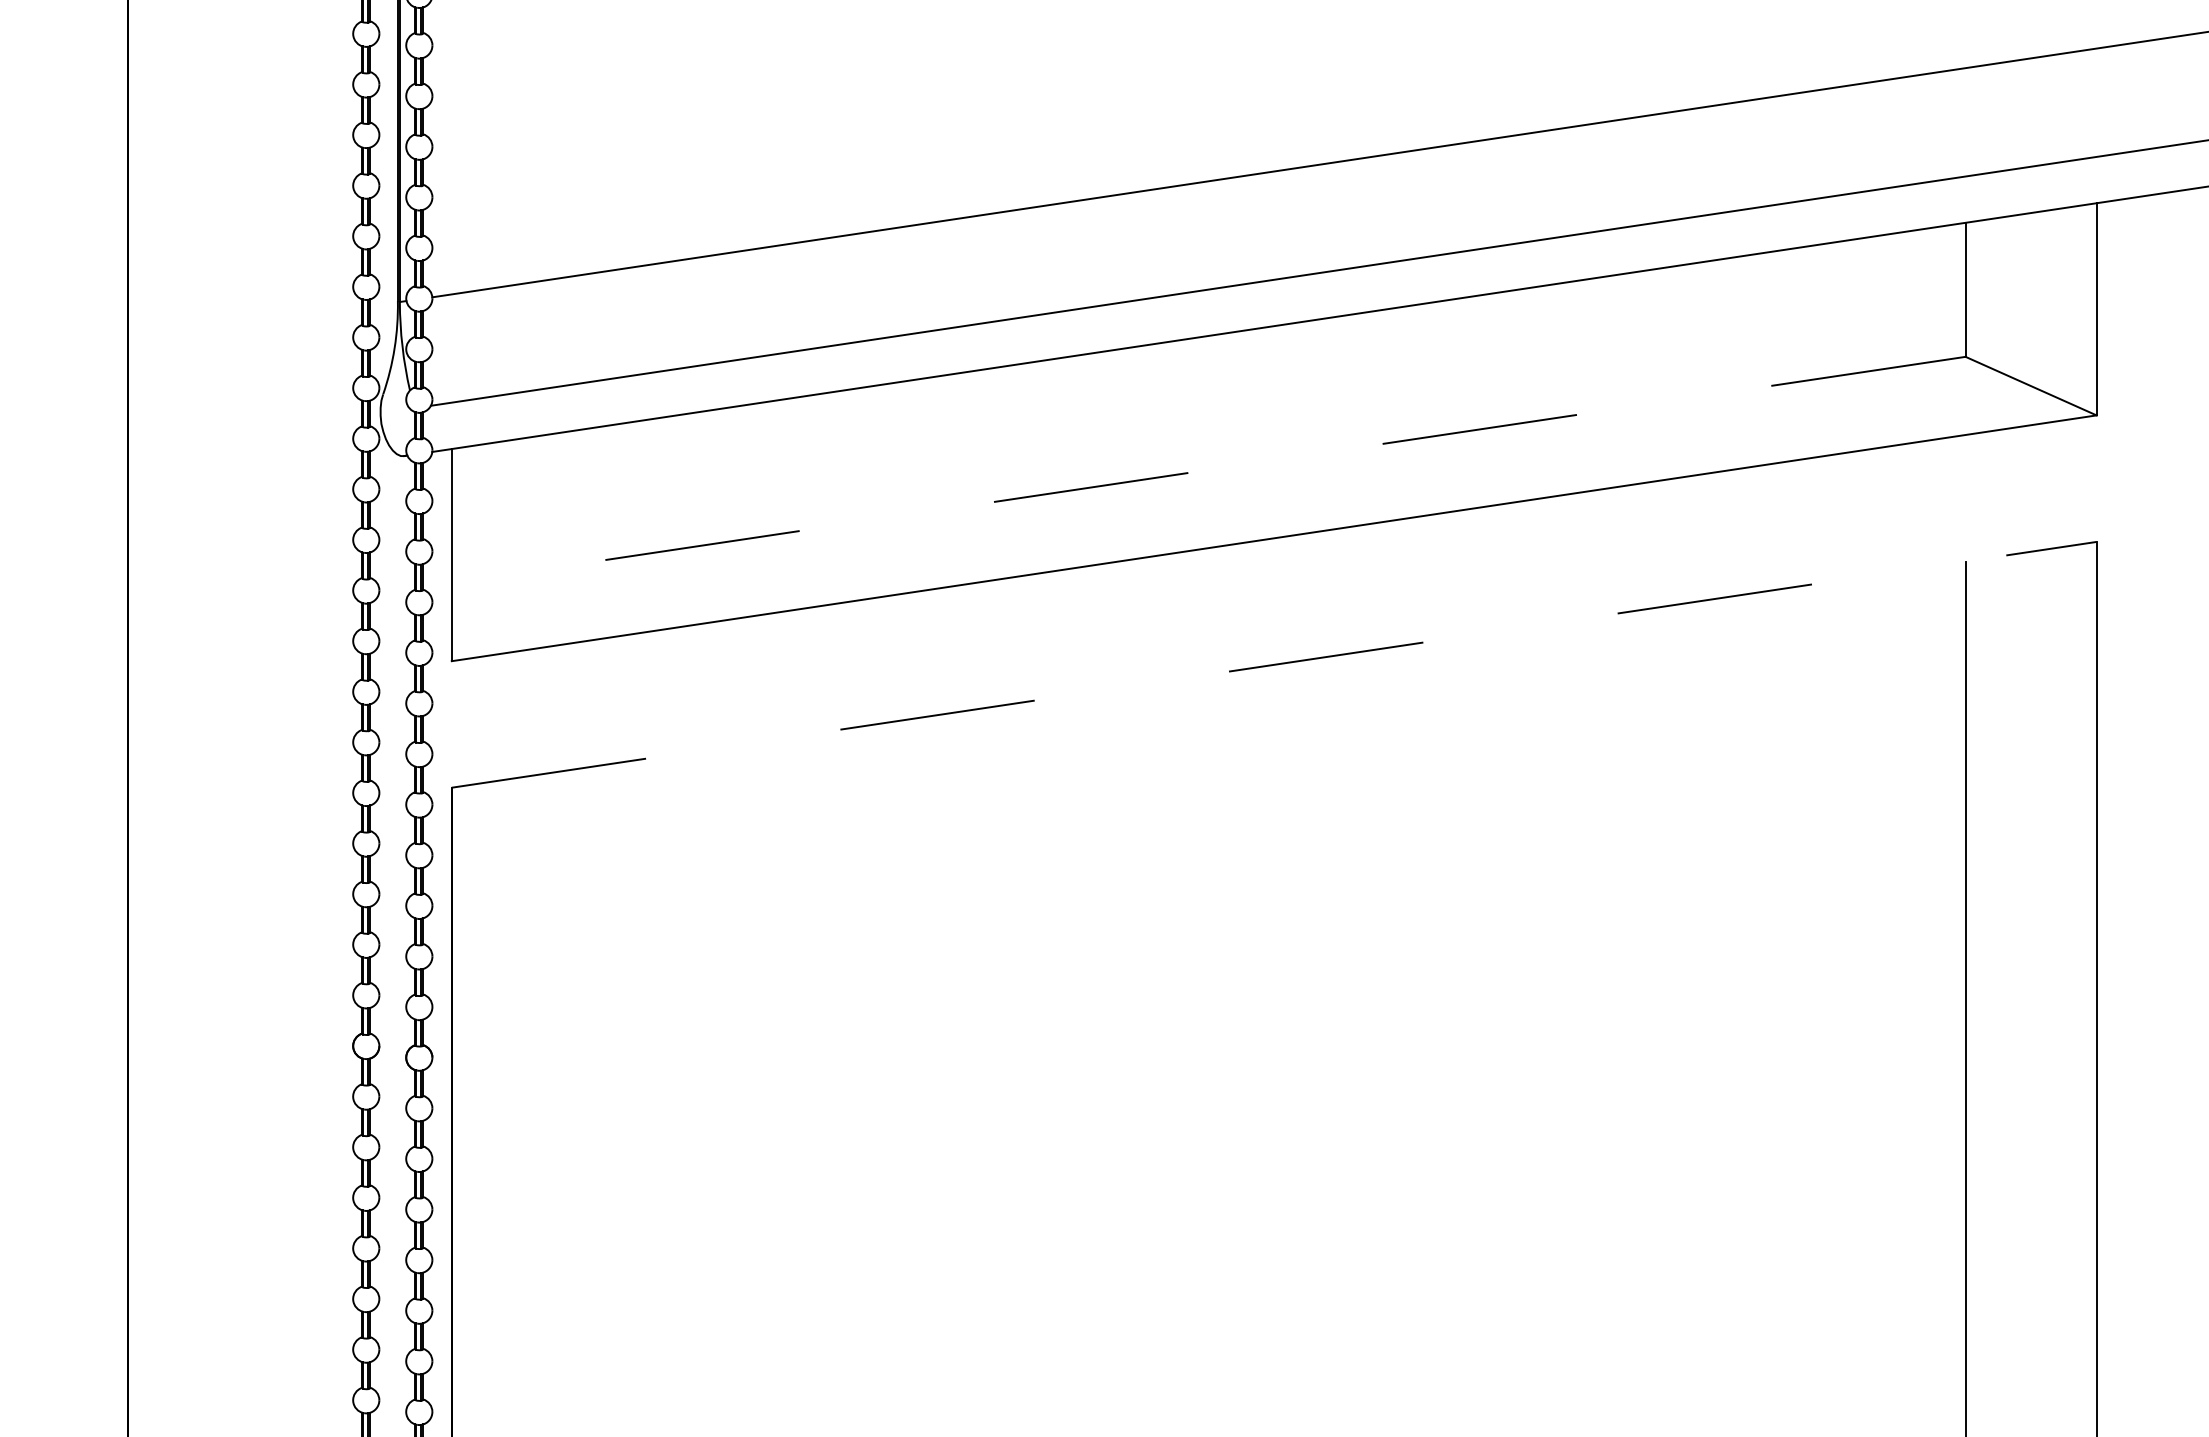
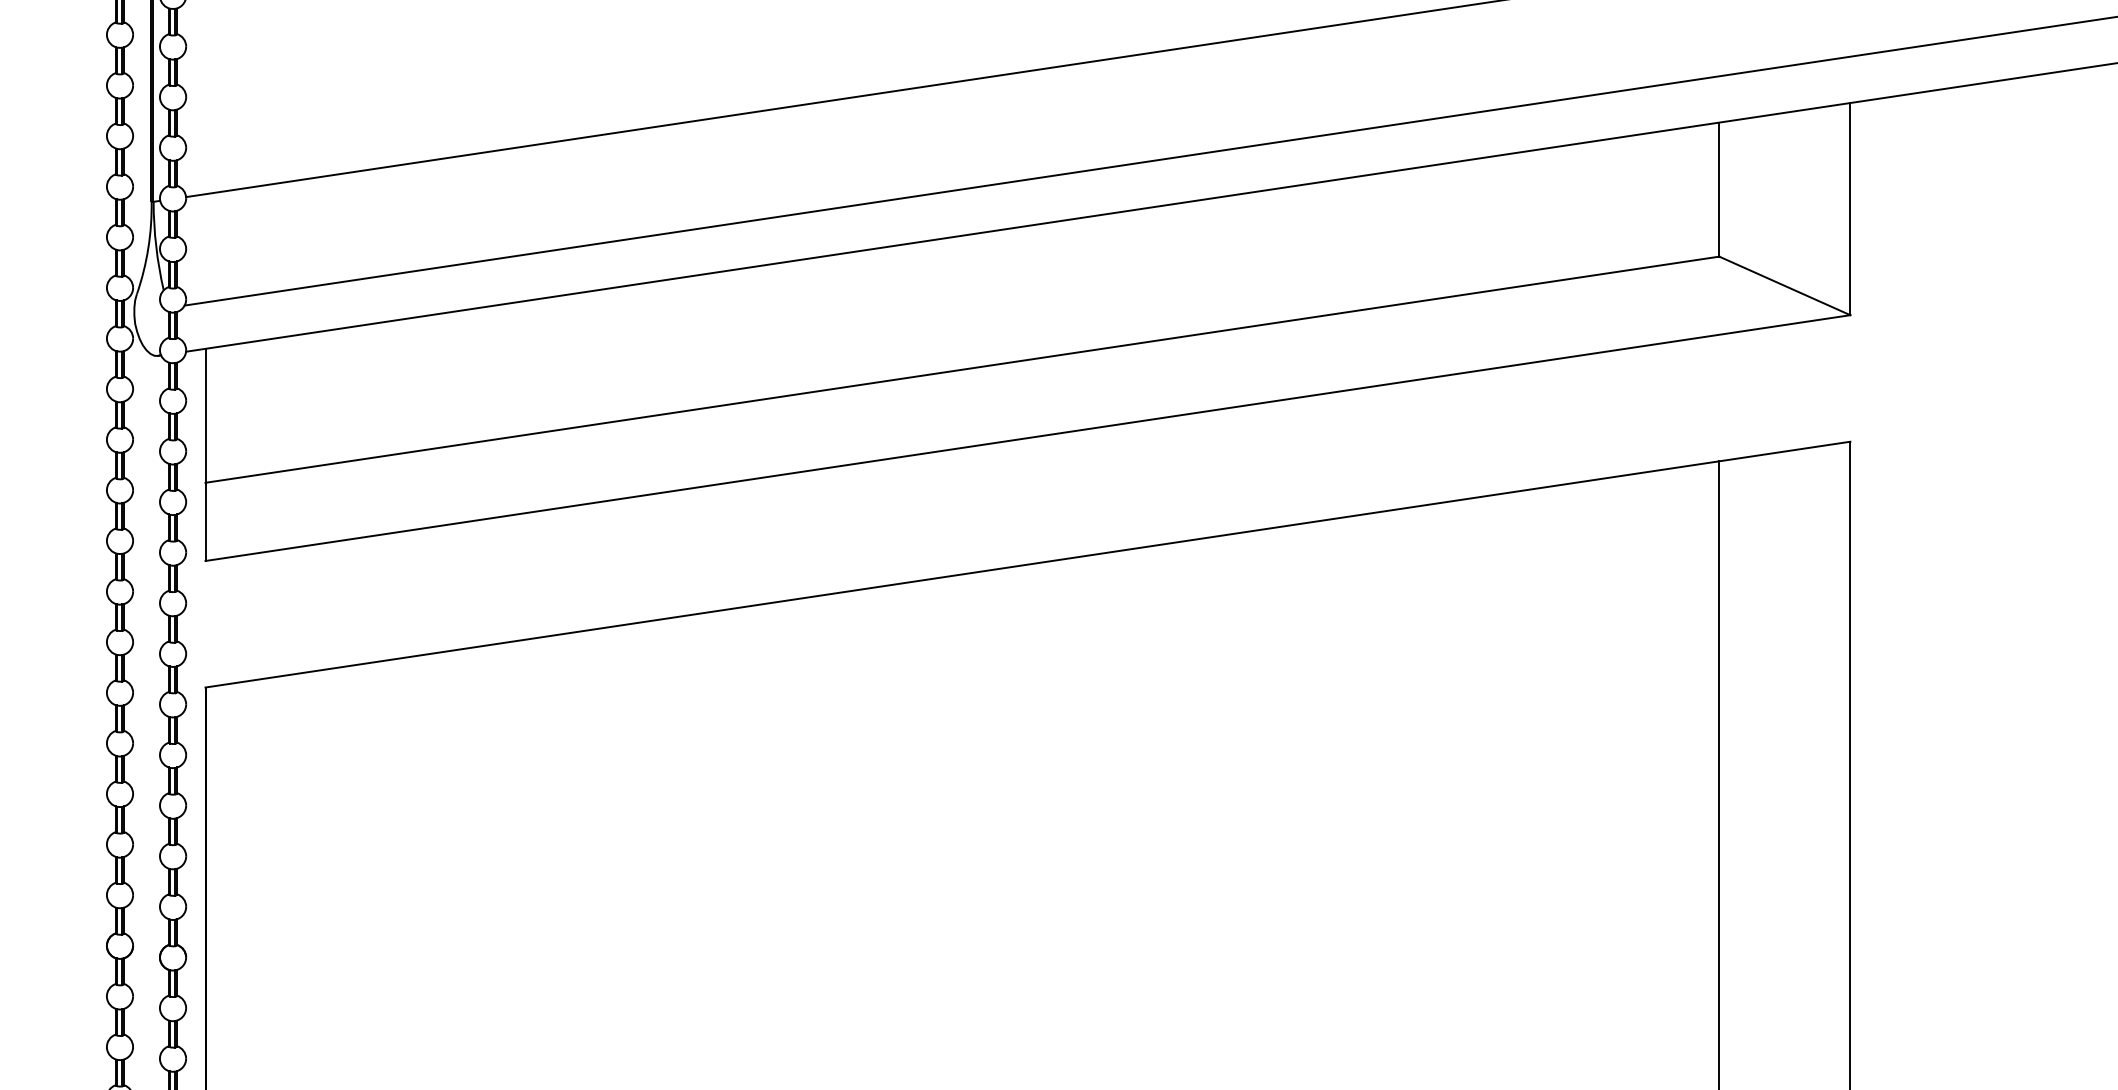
line: (1208, 470) -> (962, 370), dashed -> solid
line: (1274, 664) -> (1028, 564), dashed -> solid

